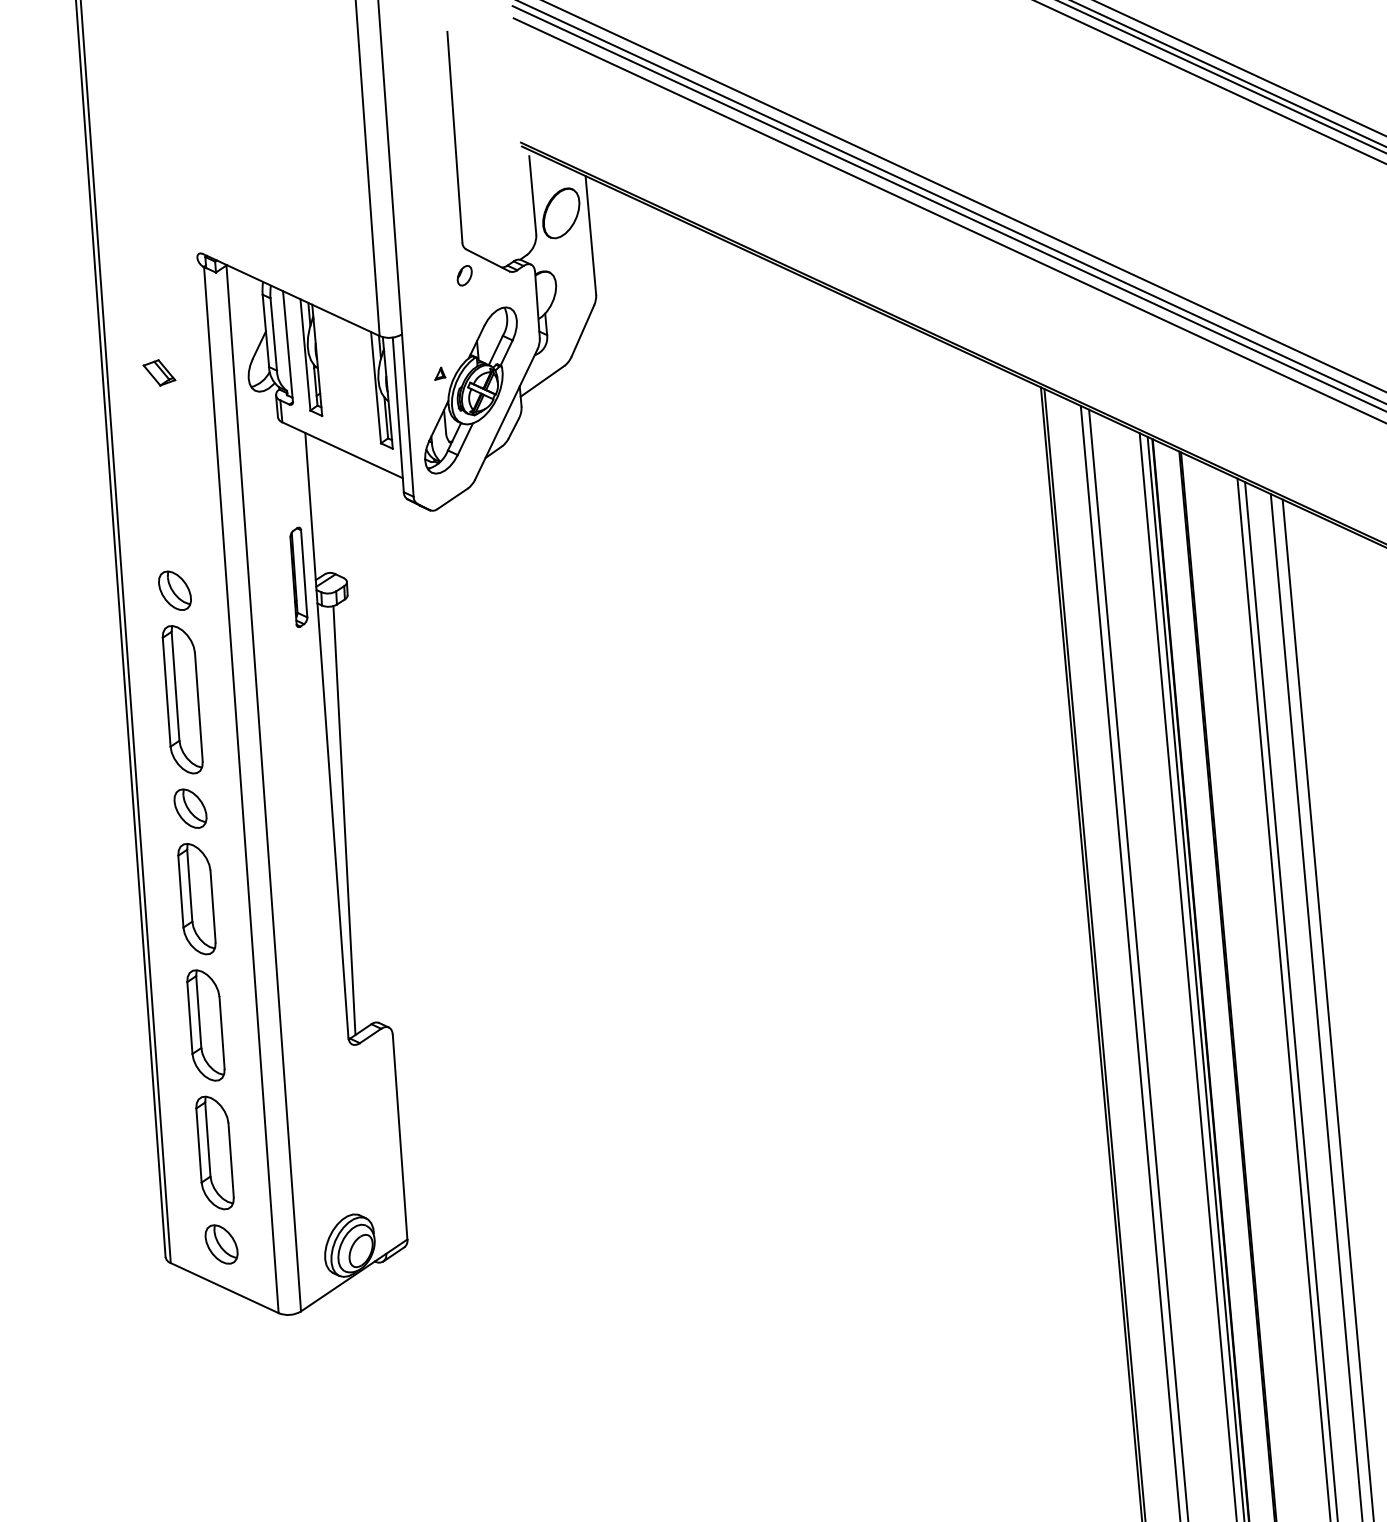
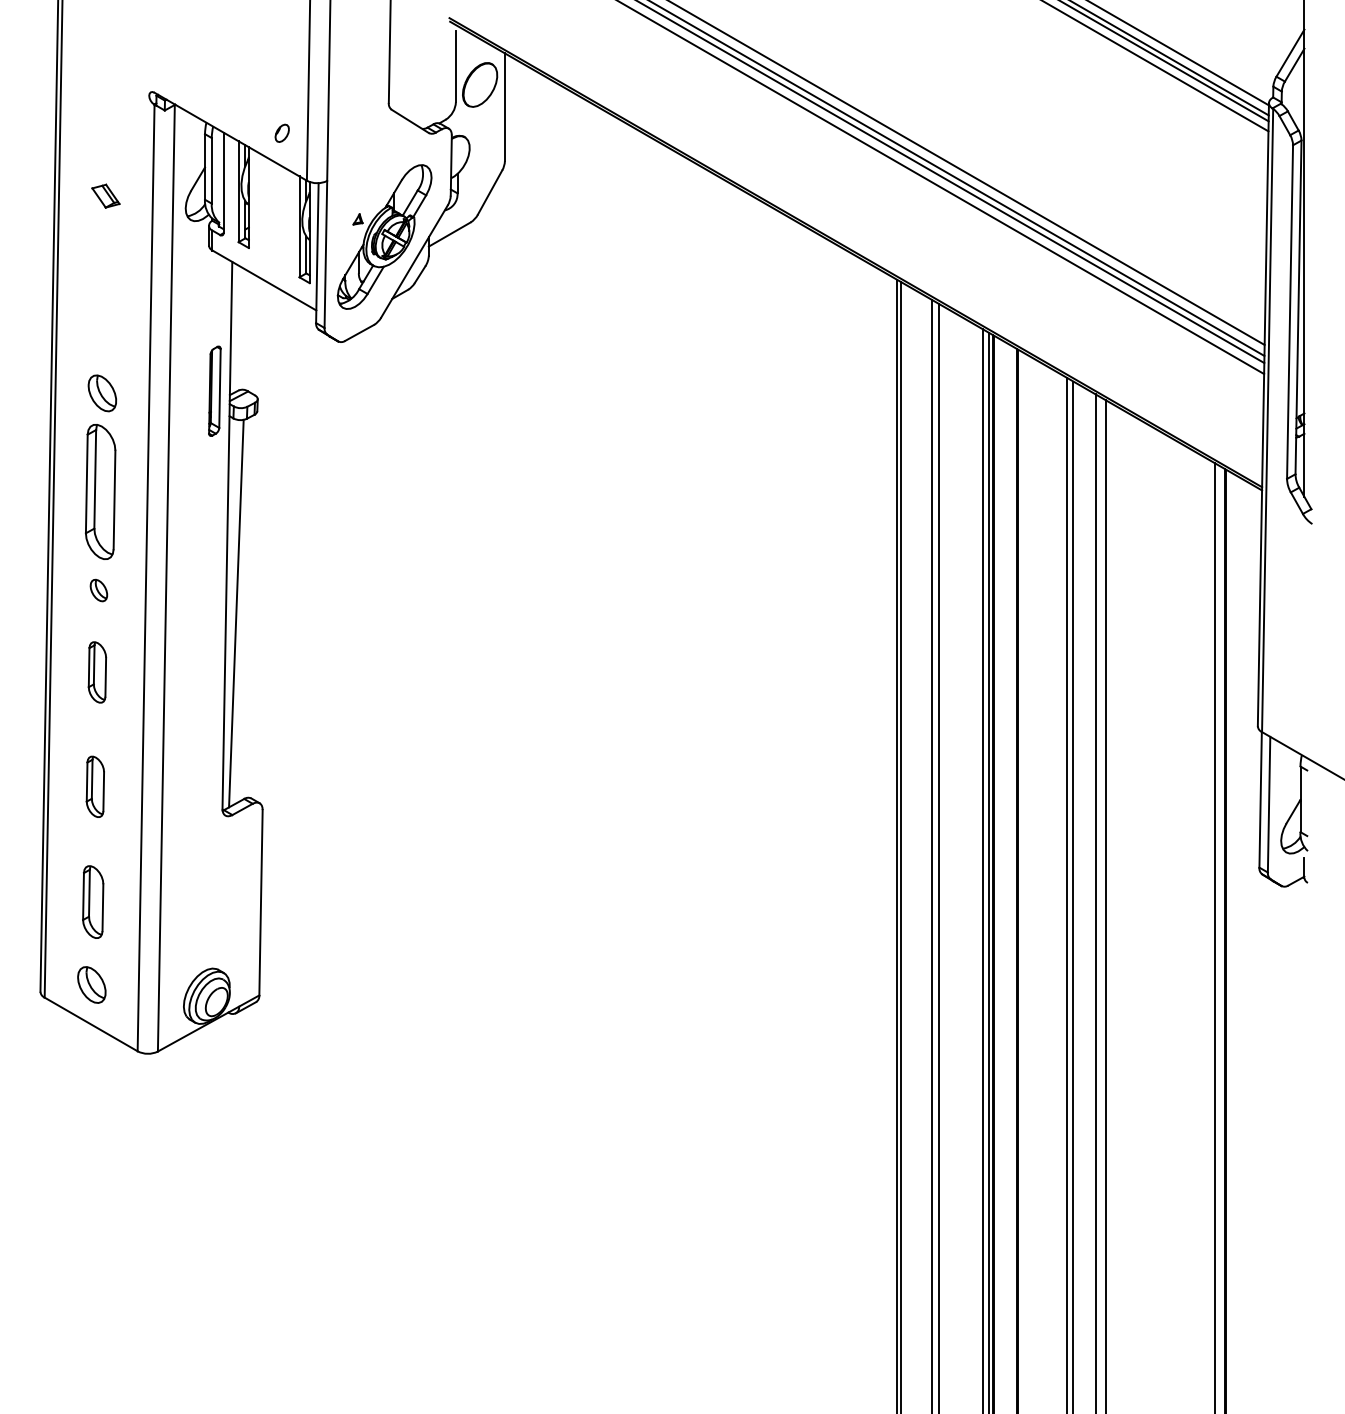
part: (463, 274) -> (281, 132), moved
part: (190, 808) -> (98, 590), size x0.6
part: (197, 899) -> (97, 672), size x0.6
part: (206, 1025) -> (95, 786), size x0.6
part: (214, 1152) -> (92, 901), size x0.7

